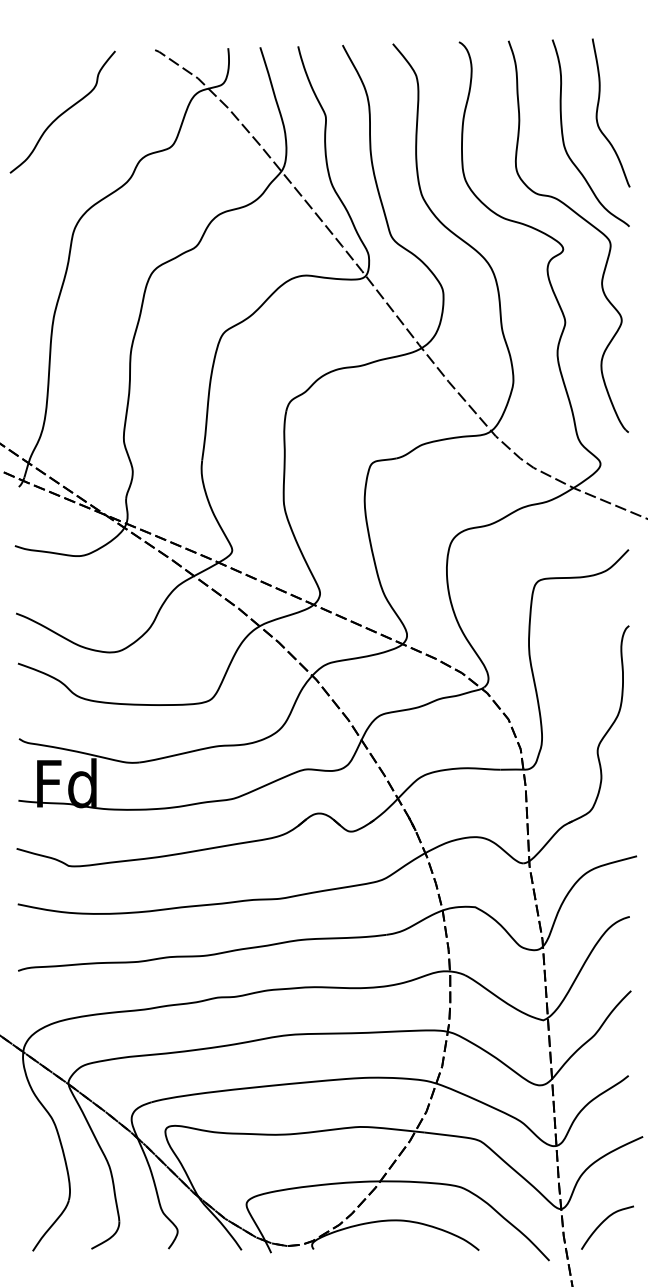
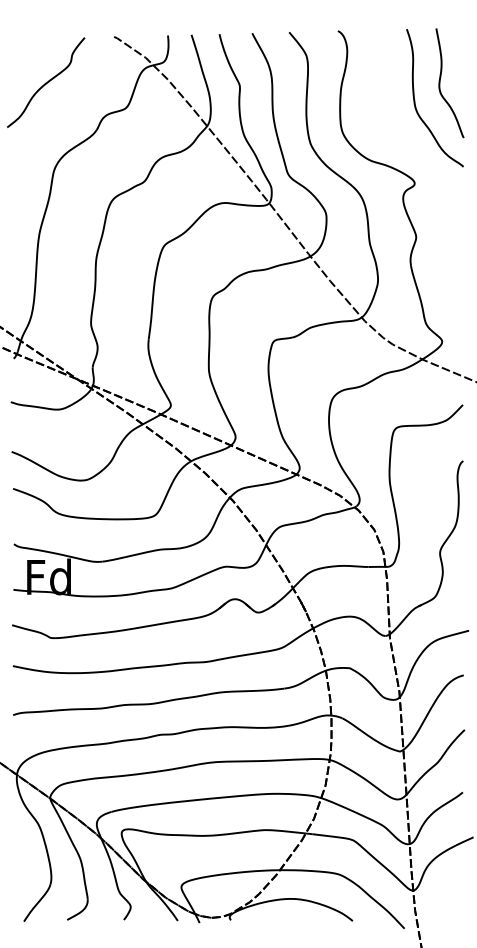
part: (583, 220) -> (429, 162), removed
curve: (603, 1222) -> (444, 900), removed

